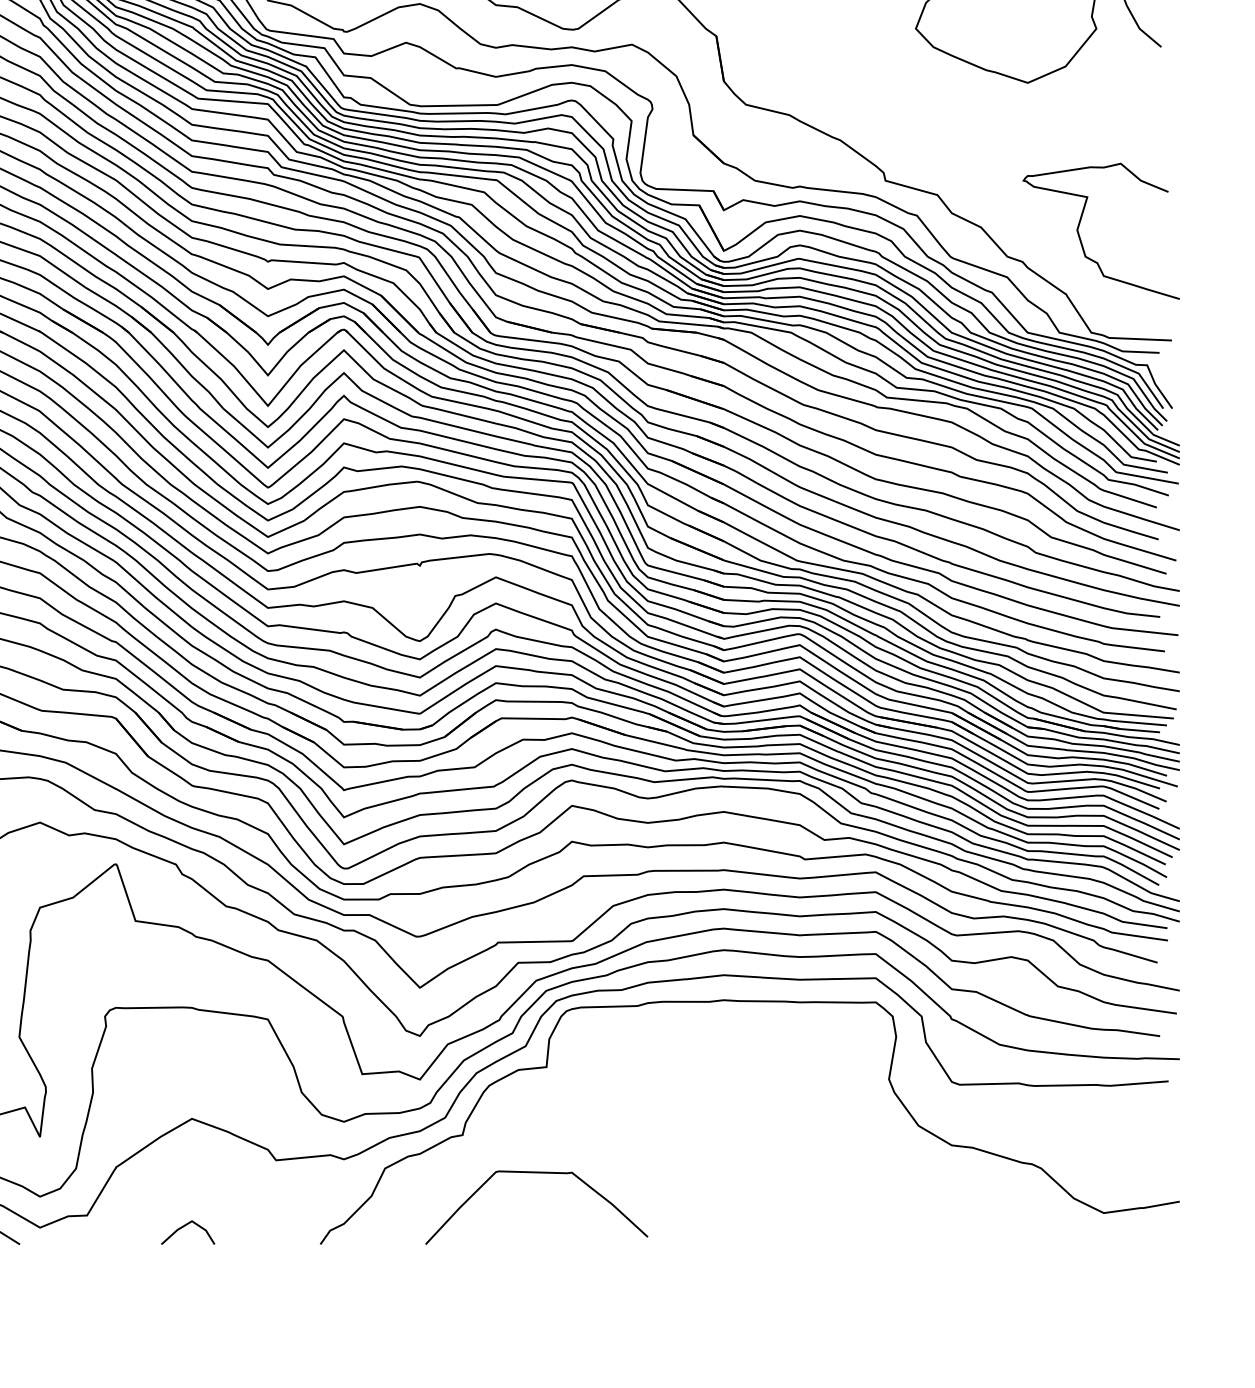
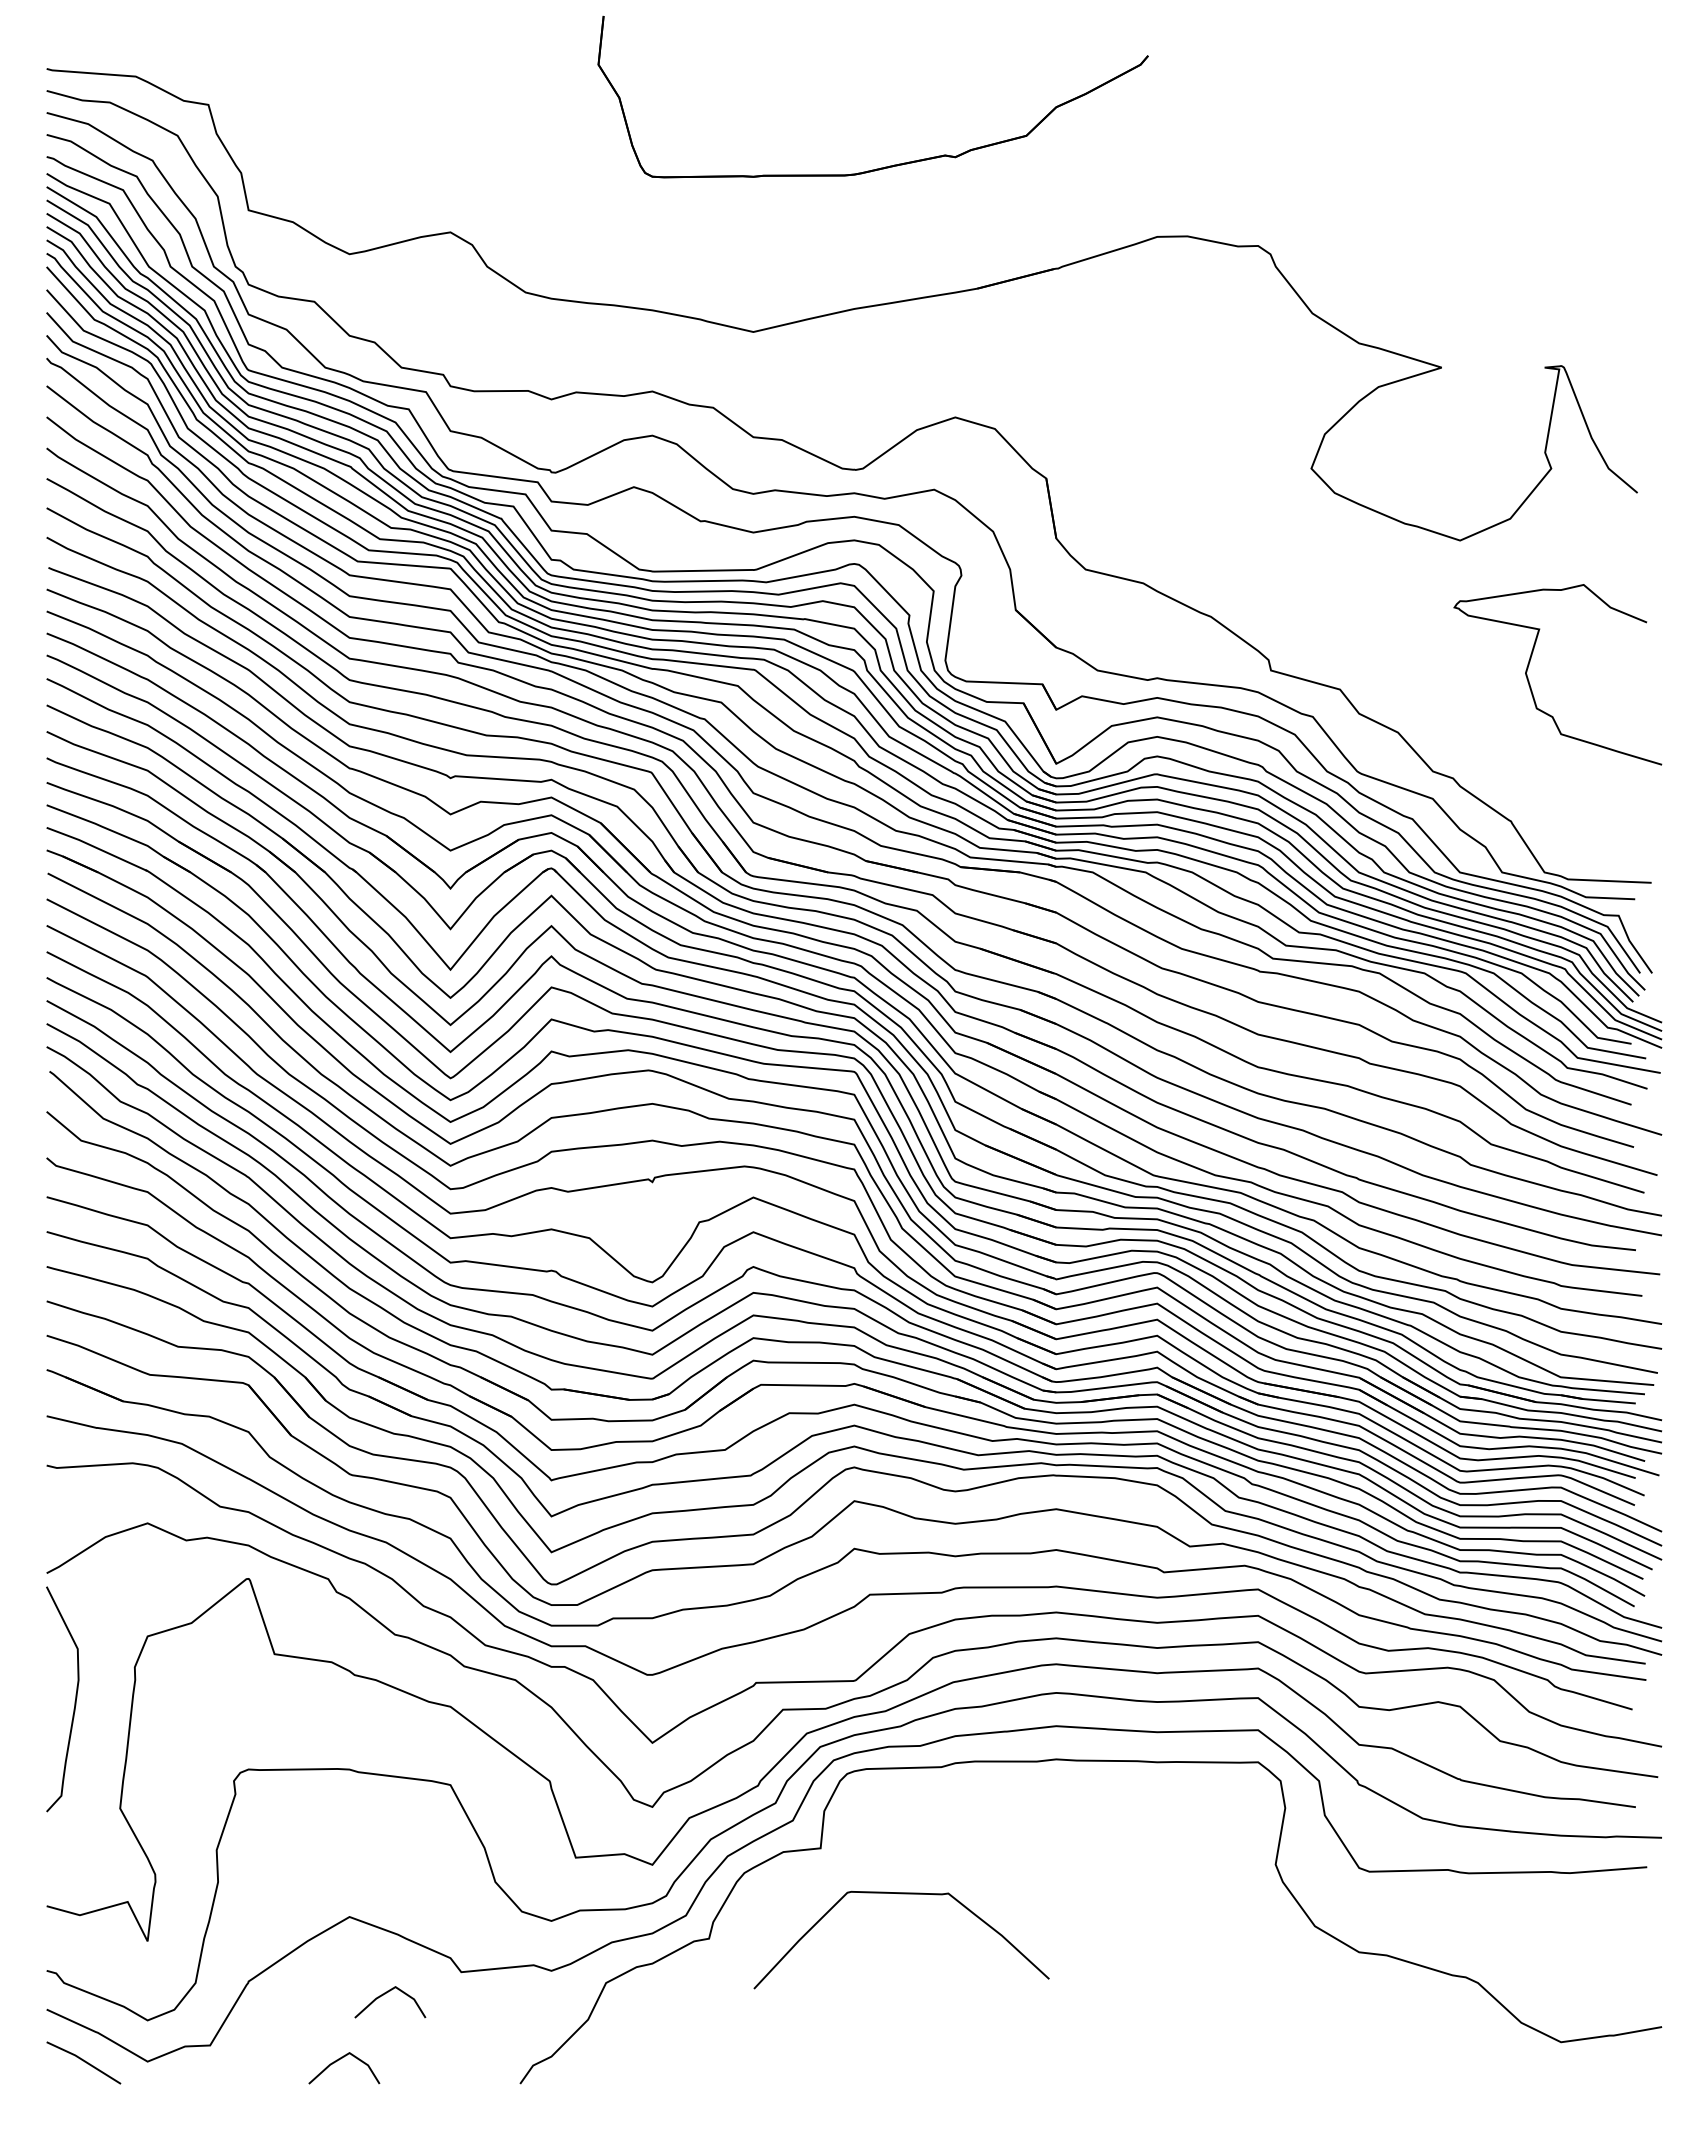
curve: (1080, 235) -> (1529, 680), moved
curve: (536, 1173) -> (901, 1894), moved
line: (219, 1177) -> (385, 1994), added

